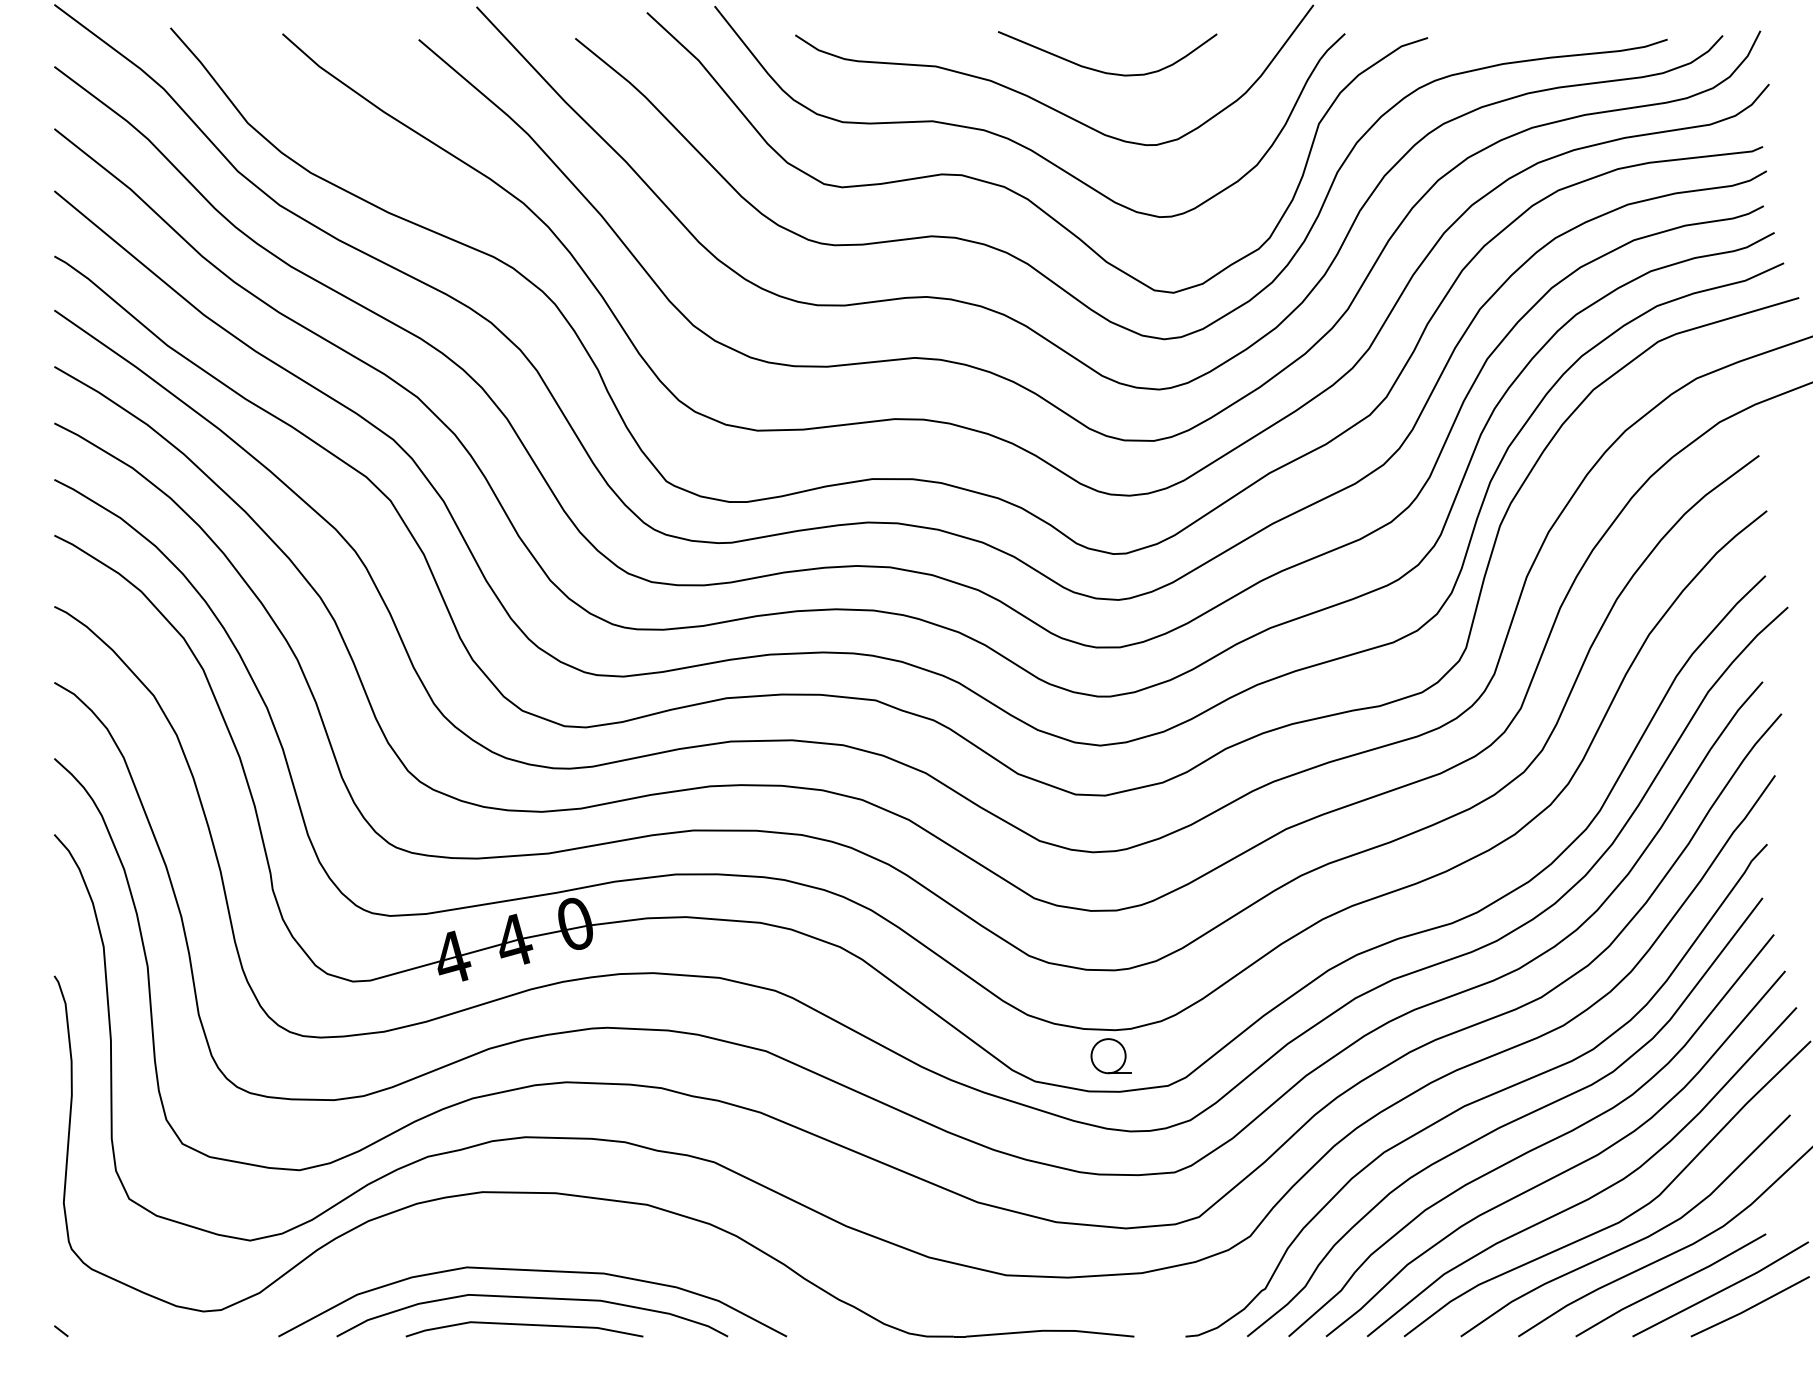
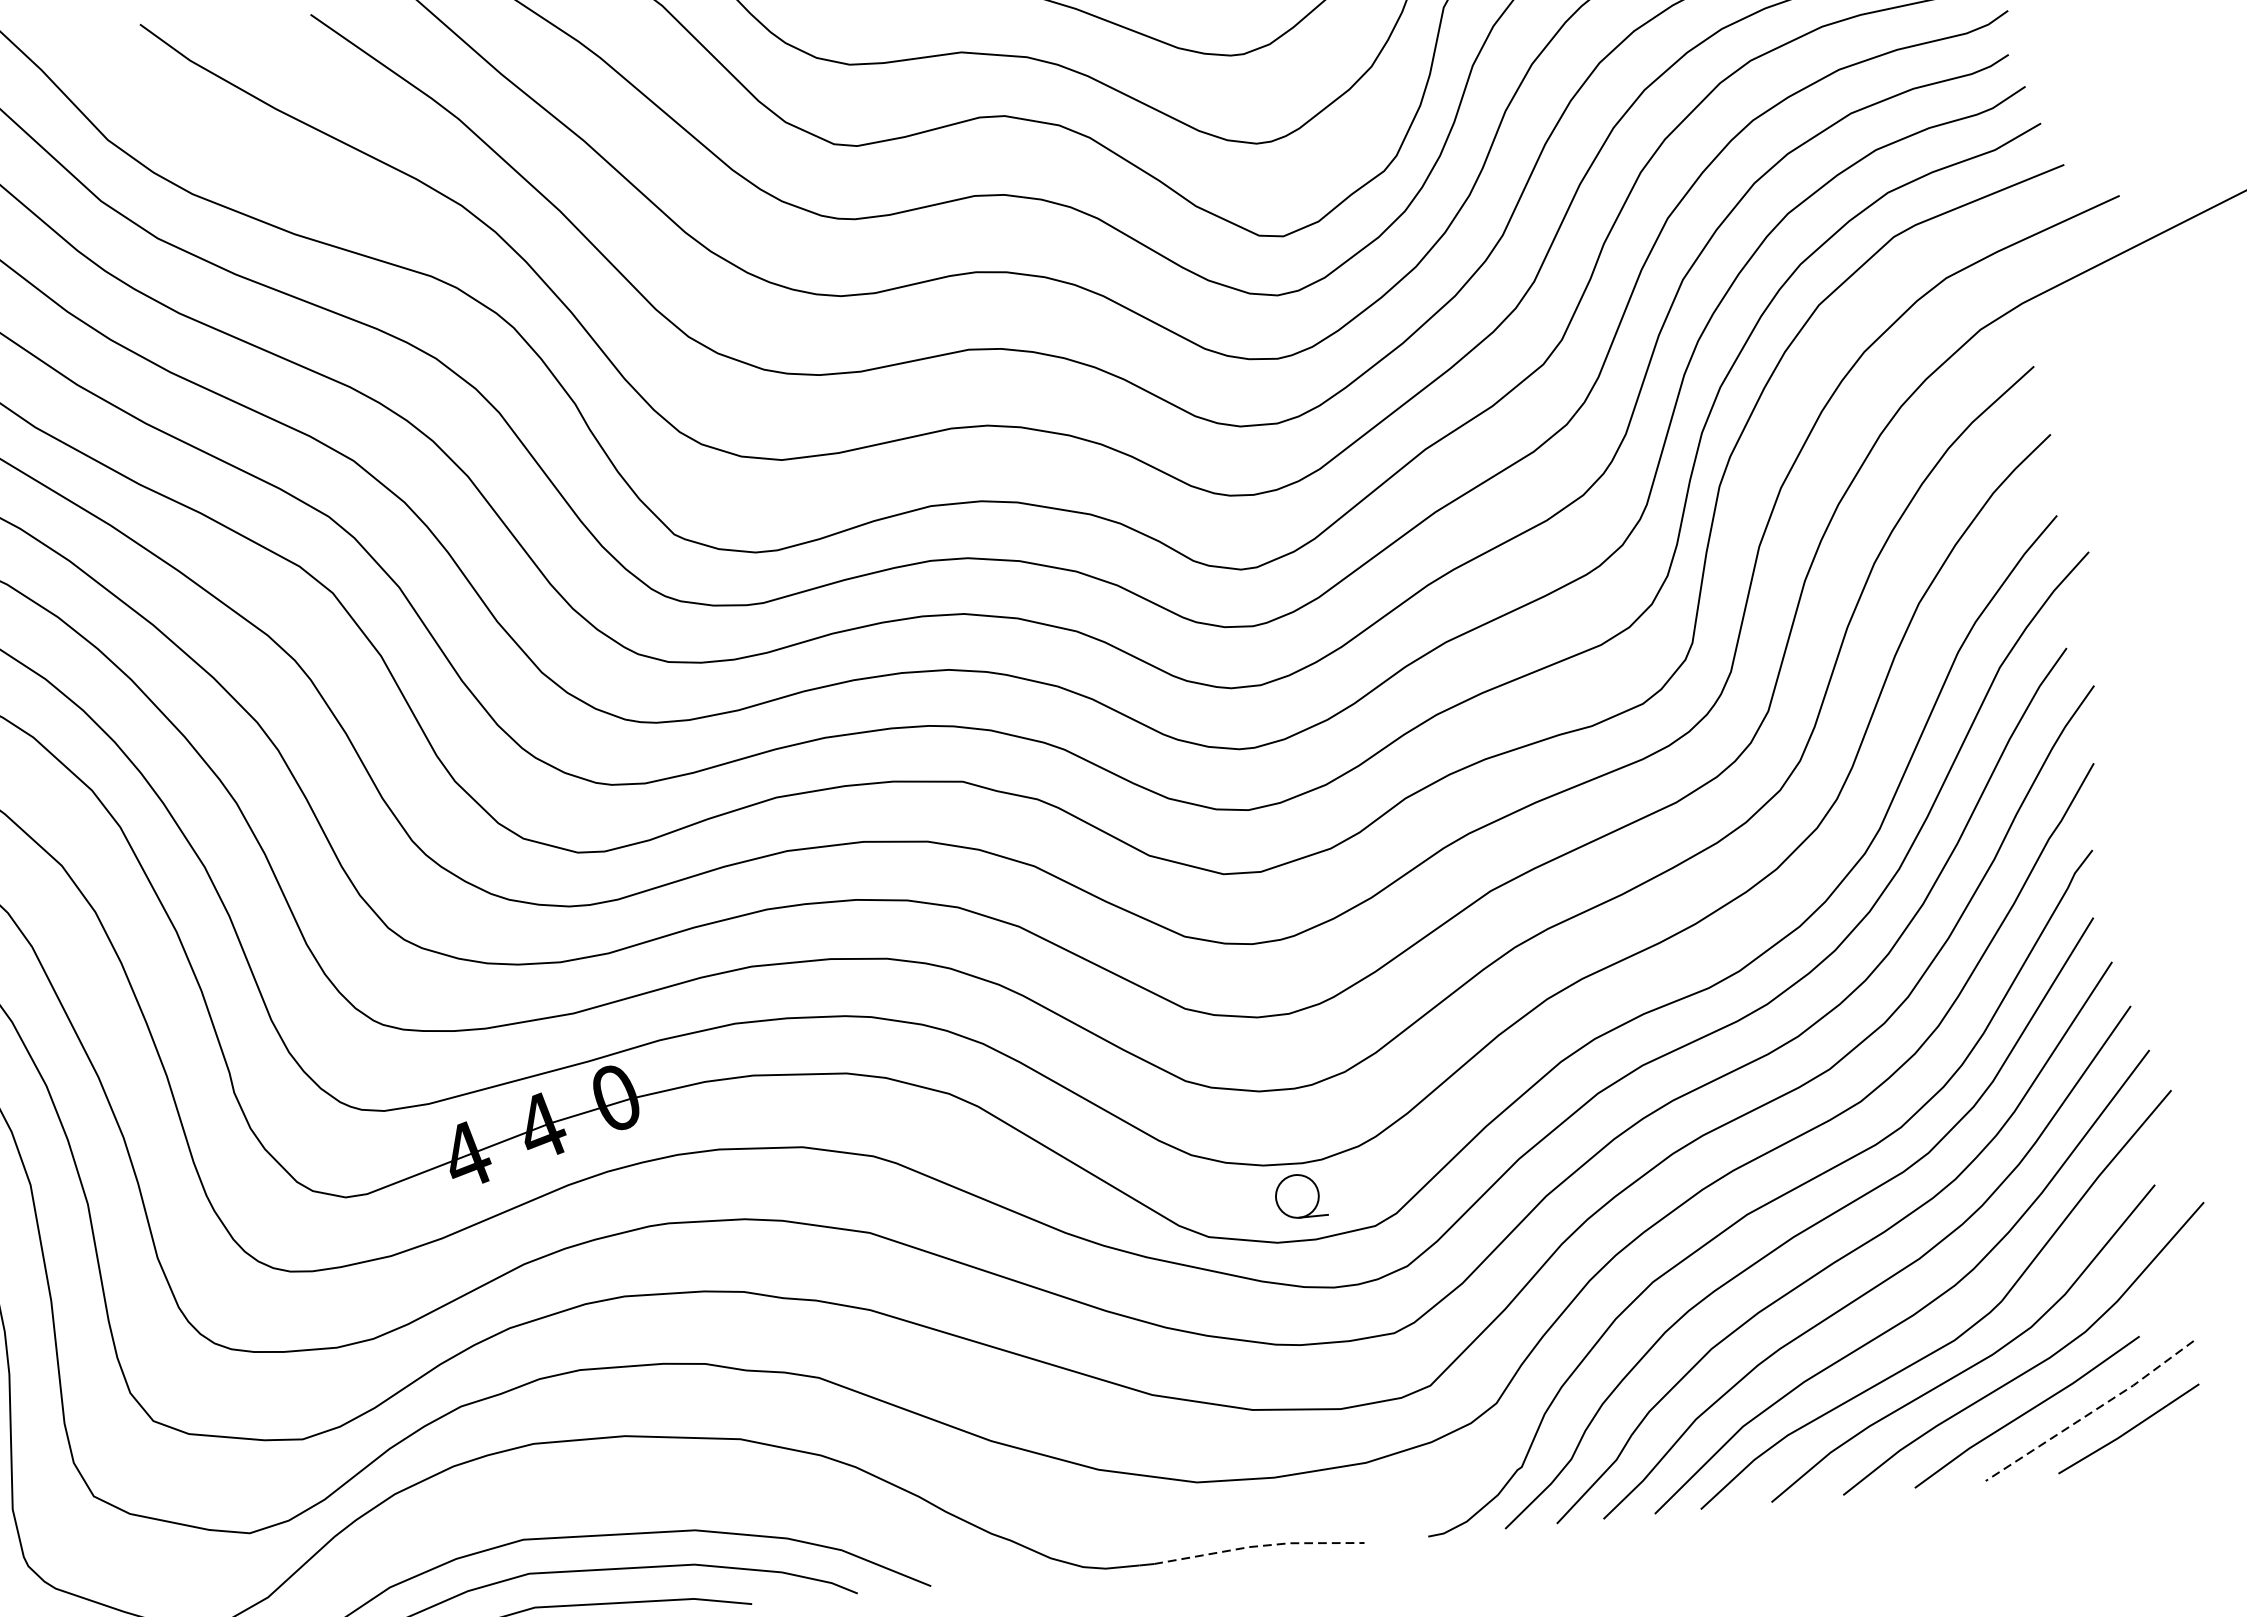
line: (1721, 1290) -> (2090, 1412), solid -> dashed
line: (1050, 1330) -> (1259, 1545), solid -> dashed

